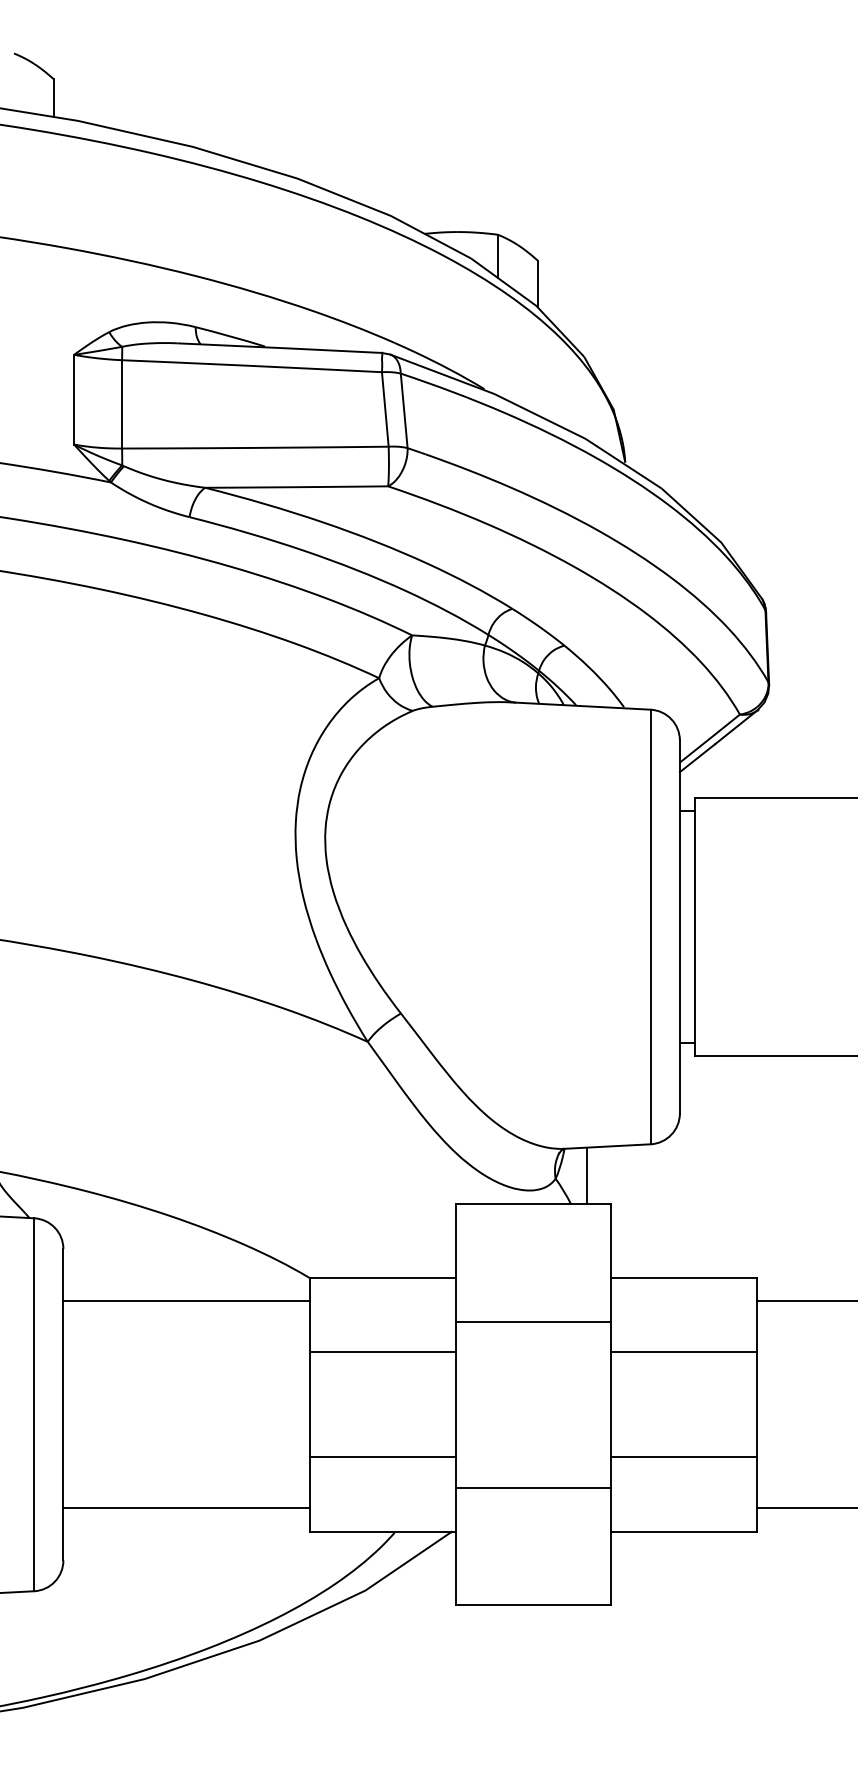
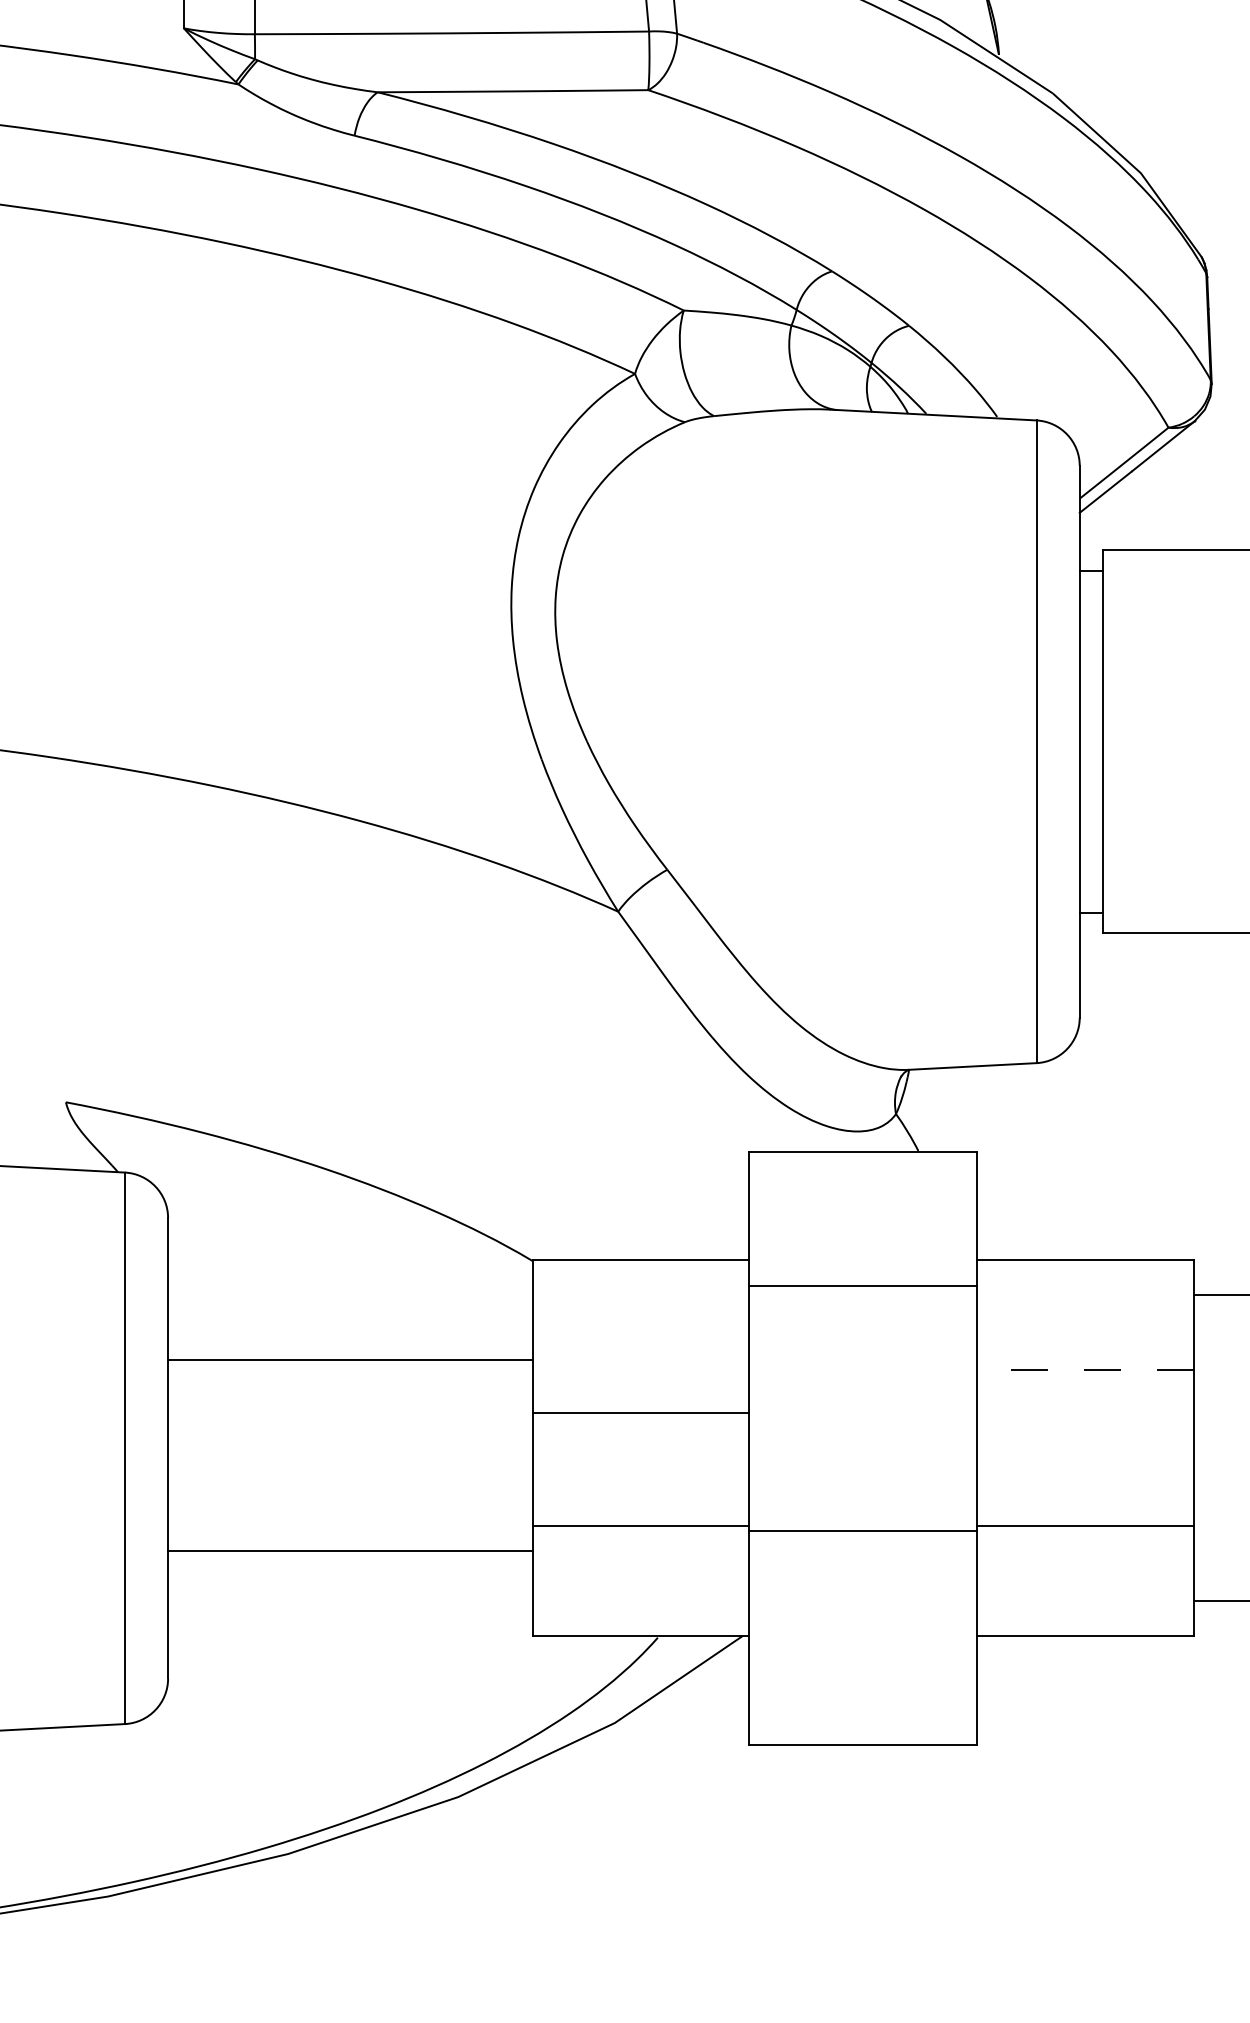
line: (587, 1175) -> (943, 1109), removed
line: (186, 1301) -> (350, 1360), moved
line: (533, 1321) -> (863, 1285), moved
line: (383, 1352) -> (641, 1413), moved
line: (683, 1352) -> (1085, 1371), solid -> dashed
line: (533, 1487) -> (863, 1530), moved
line: (186, 1508) -> (350, 1551), moved

